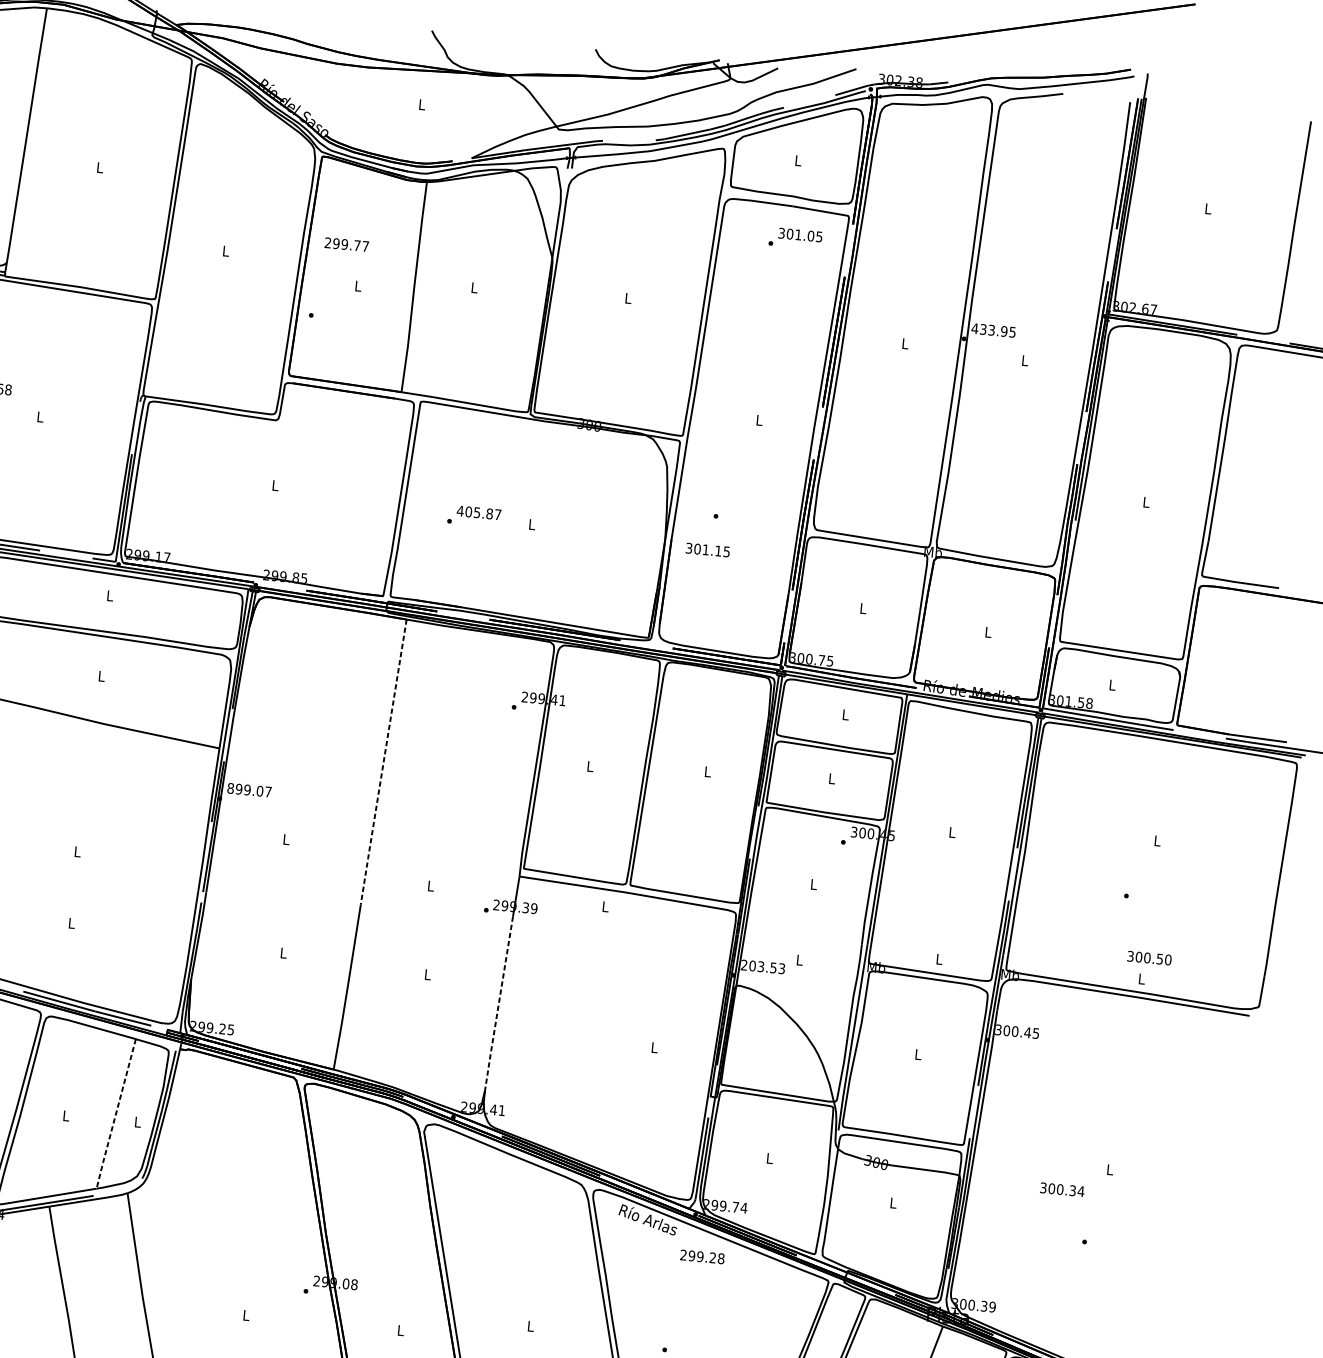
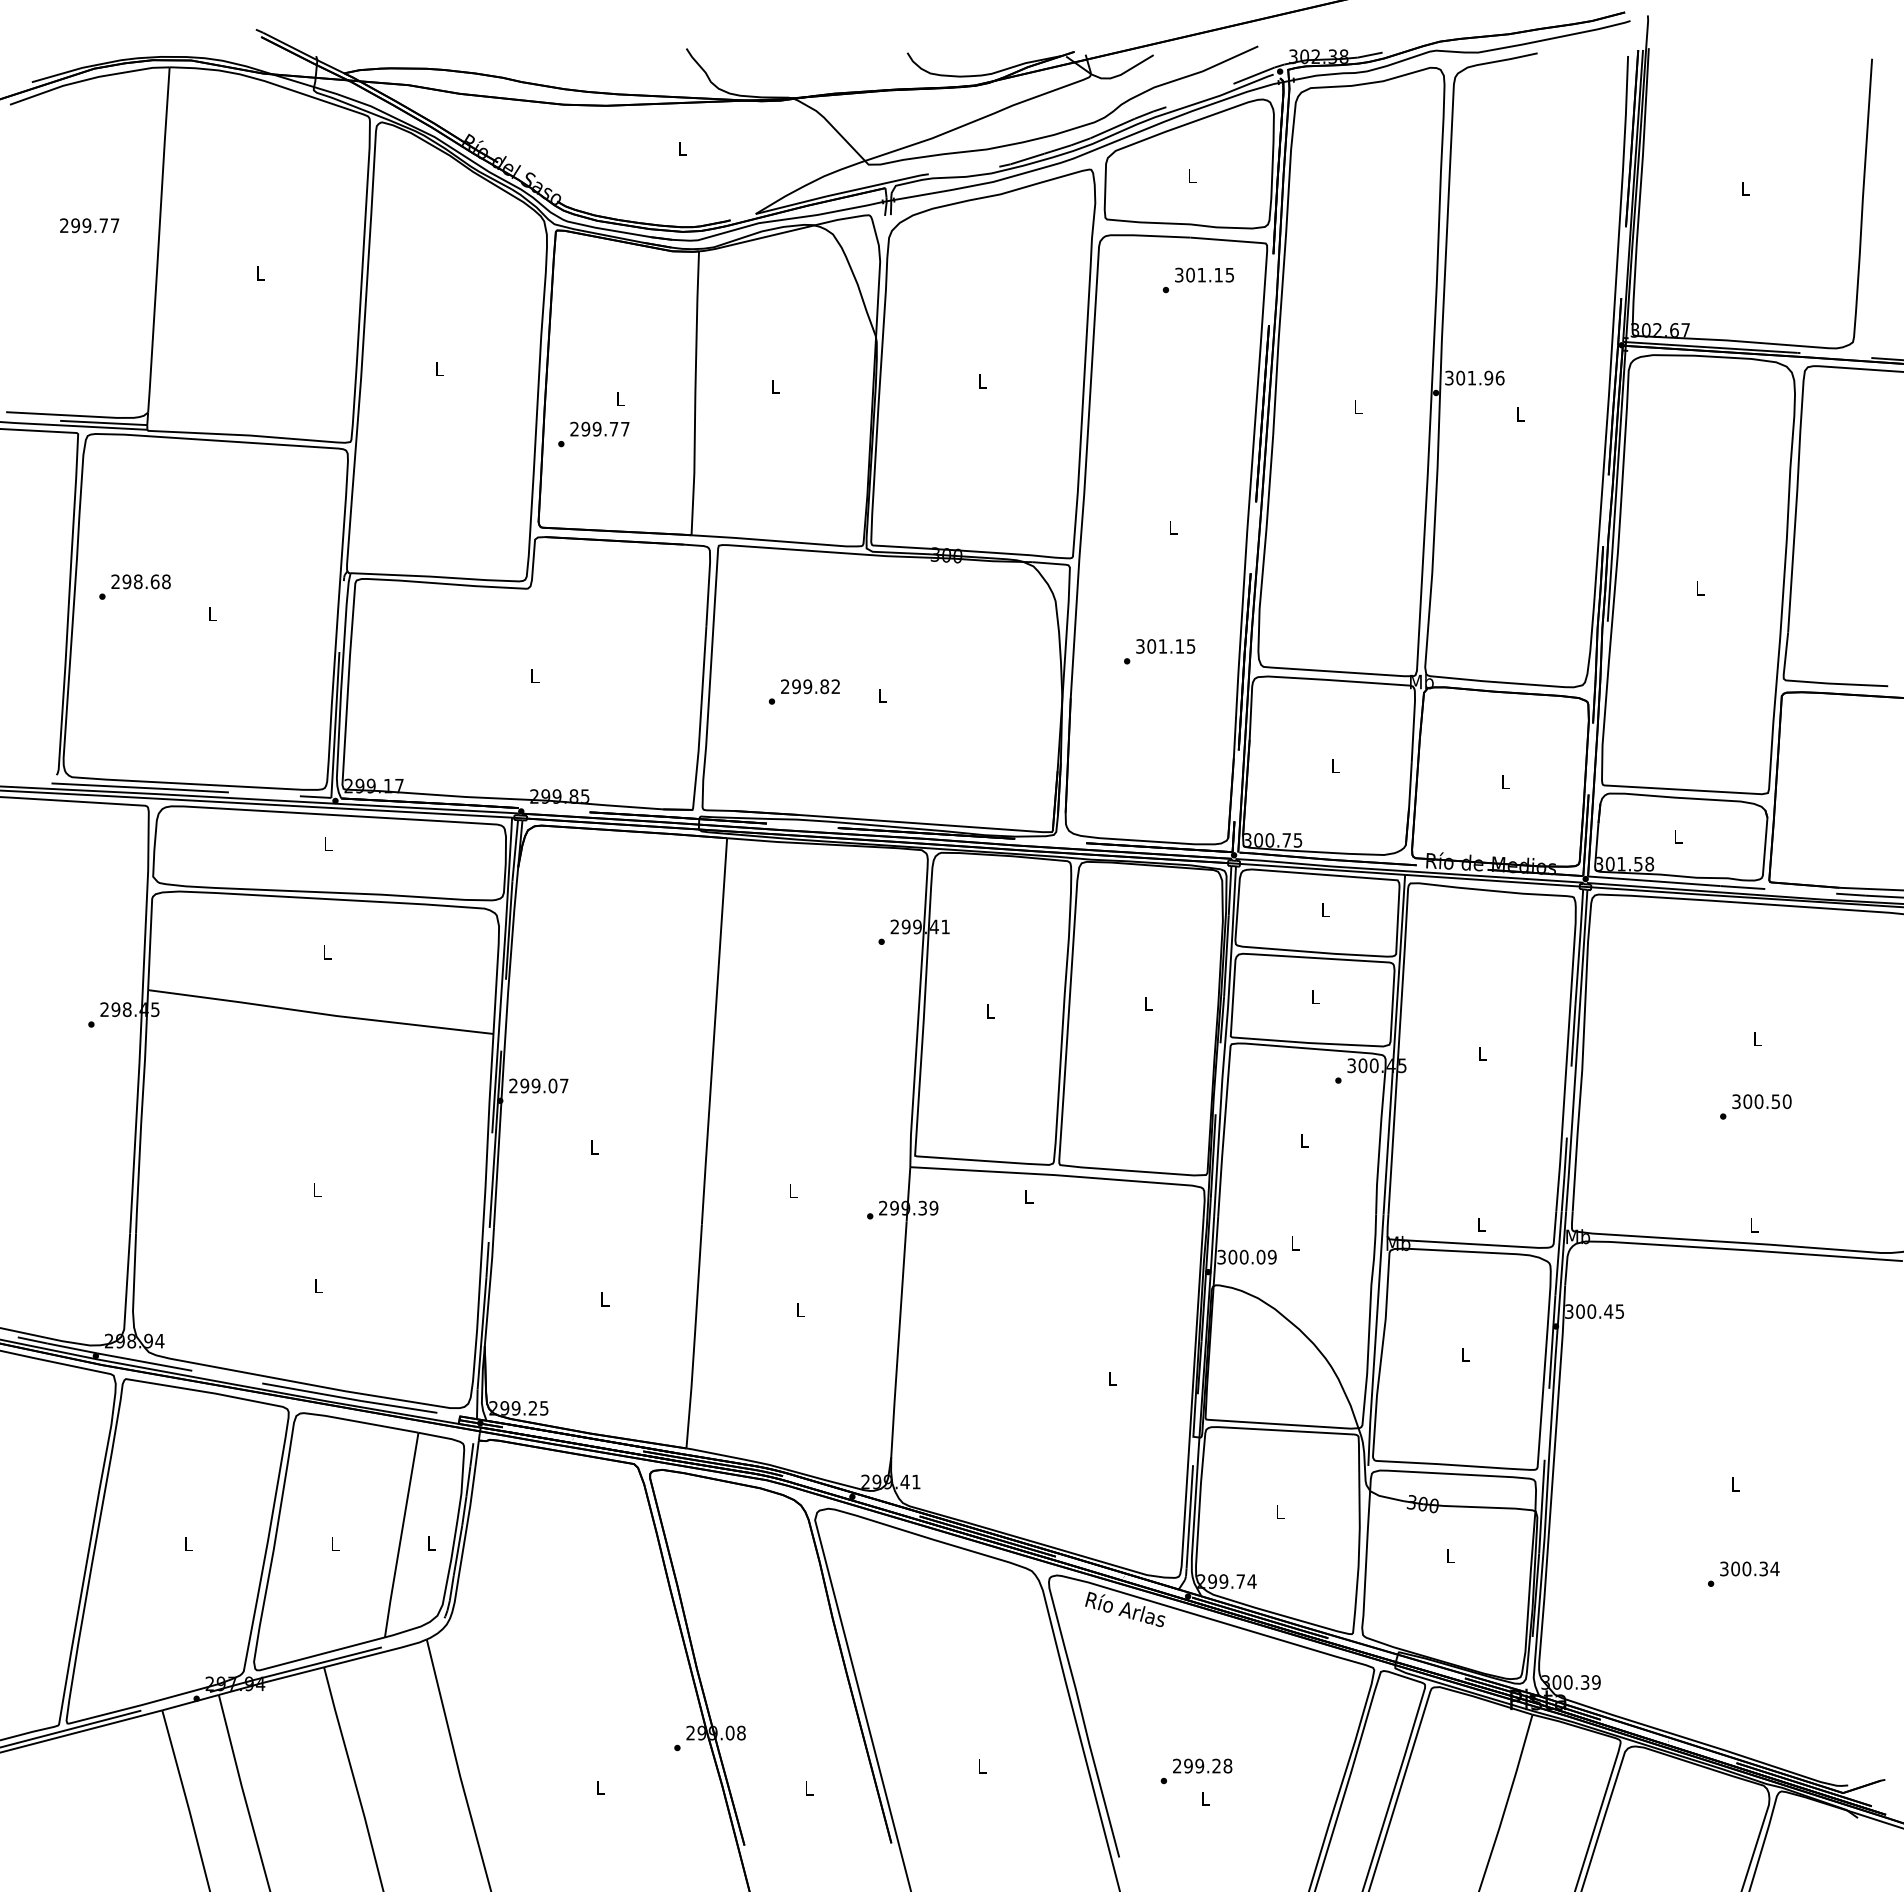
text: (810, 235) -> (1218, 274), 301.05 -> 301.15
text: (346, 244) -> (599, 428), moved
text: (993, 330) -> (1474, 377), 433.95 -> 301.96
text: (478, 512) -> (809, 686), 405.87 -> 299.82
text: (707, 550) -> (1165, 646), moved
line: (383, 762) -> (714, 1032), dashed -> solid
text: (230, 788) -> (513, 1085), 899.07 -> 299.07
text: (1149, 958) -> (1761, 1101), moved
text: (762, 966) -> (1246, 1256), 203.53 -> 300.09
line: (498, 1003) -> (898, 1339), dashed -> solid
line: (116, 1114) -> (401, 1535), dashed -> solid
text: (1062, 1189) -> (1749, 1568), moved
text: (702, 1256) -> (1202, 1765), moved

